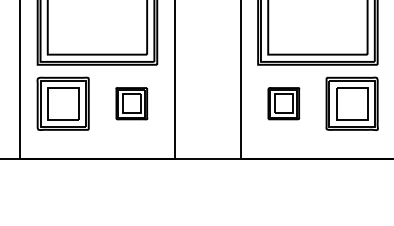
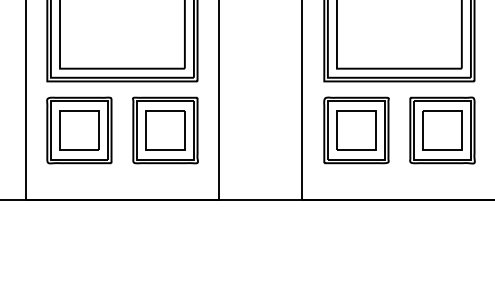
part: (131, 103) -> (165, 130), size x1.67
part: (283, 103) -> (356, 130), size x1.67

